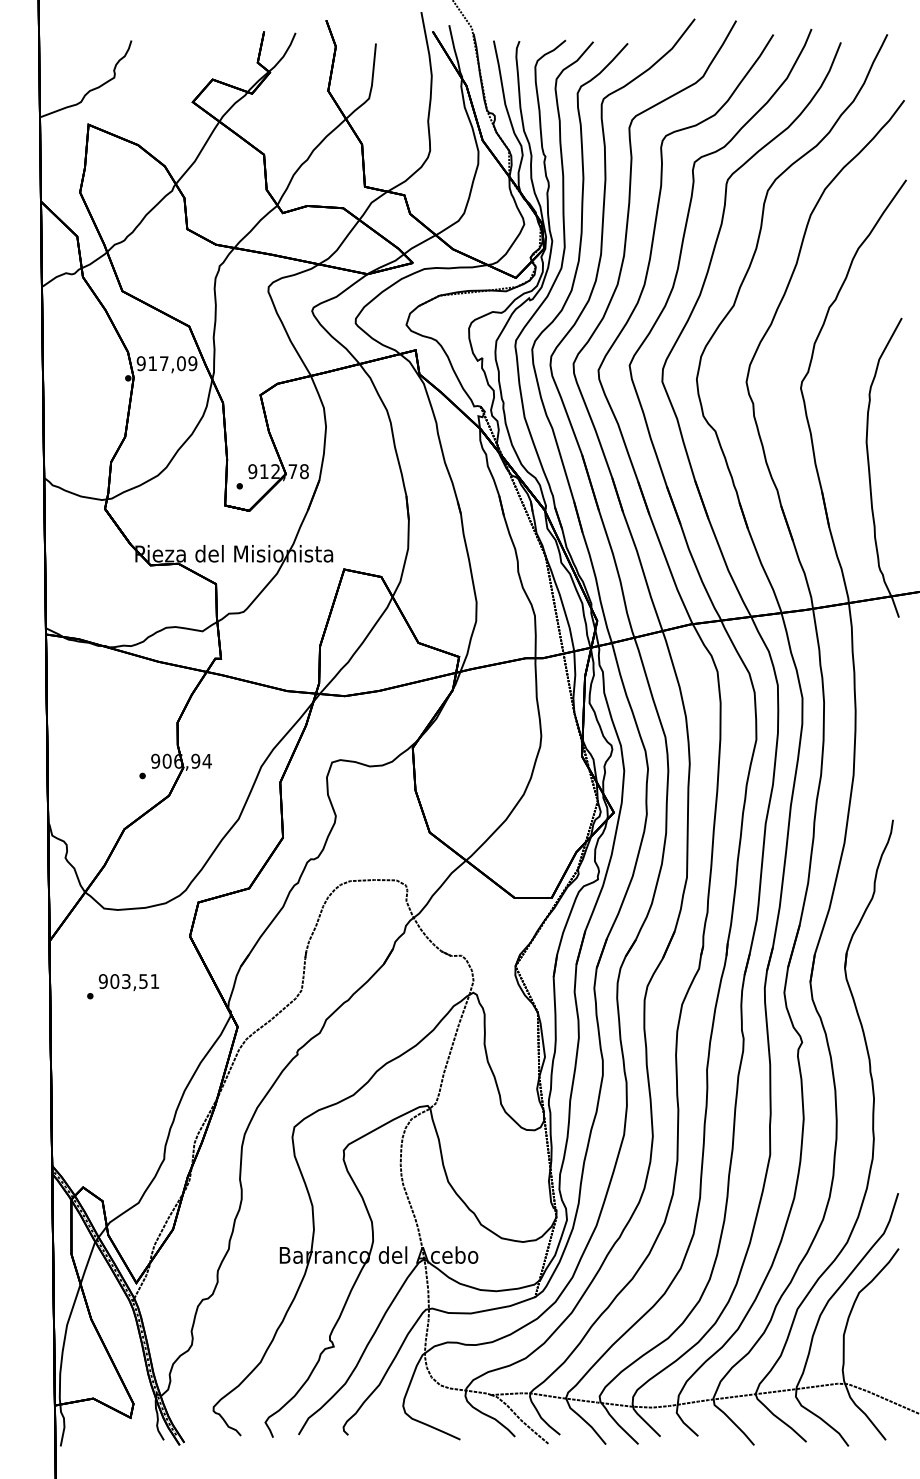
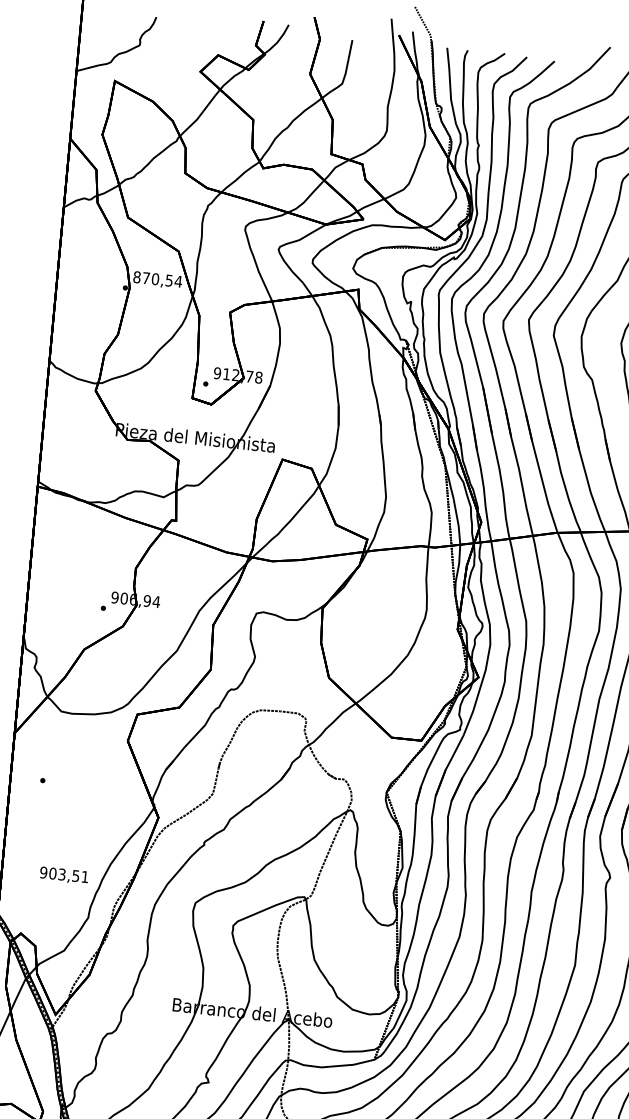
text: (166, 363) -> (157, 279), 917,09 -> 870,54
text: (128, 982) -> (63, 875), moved

